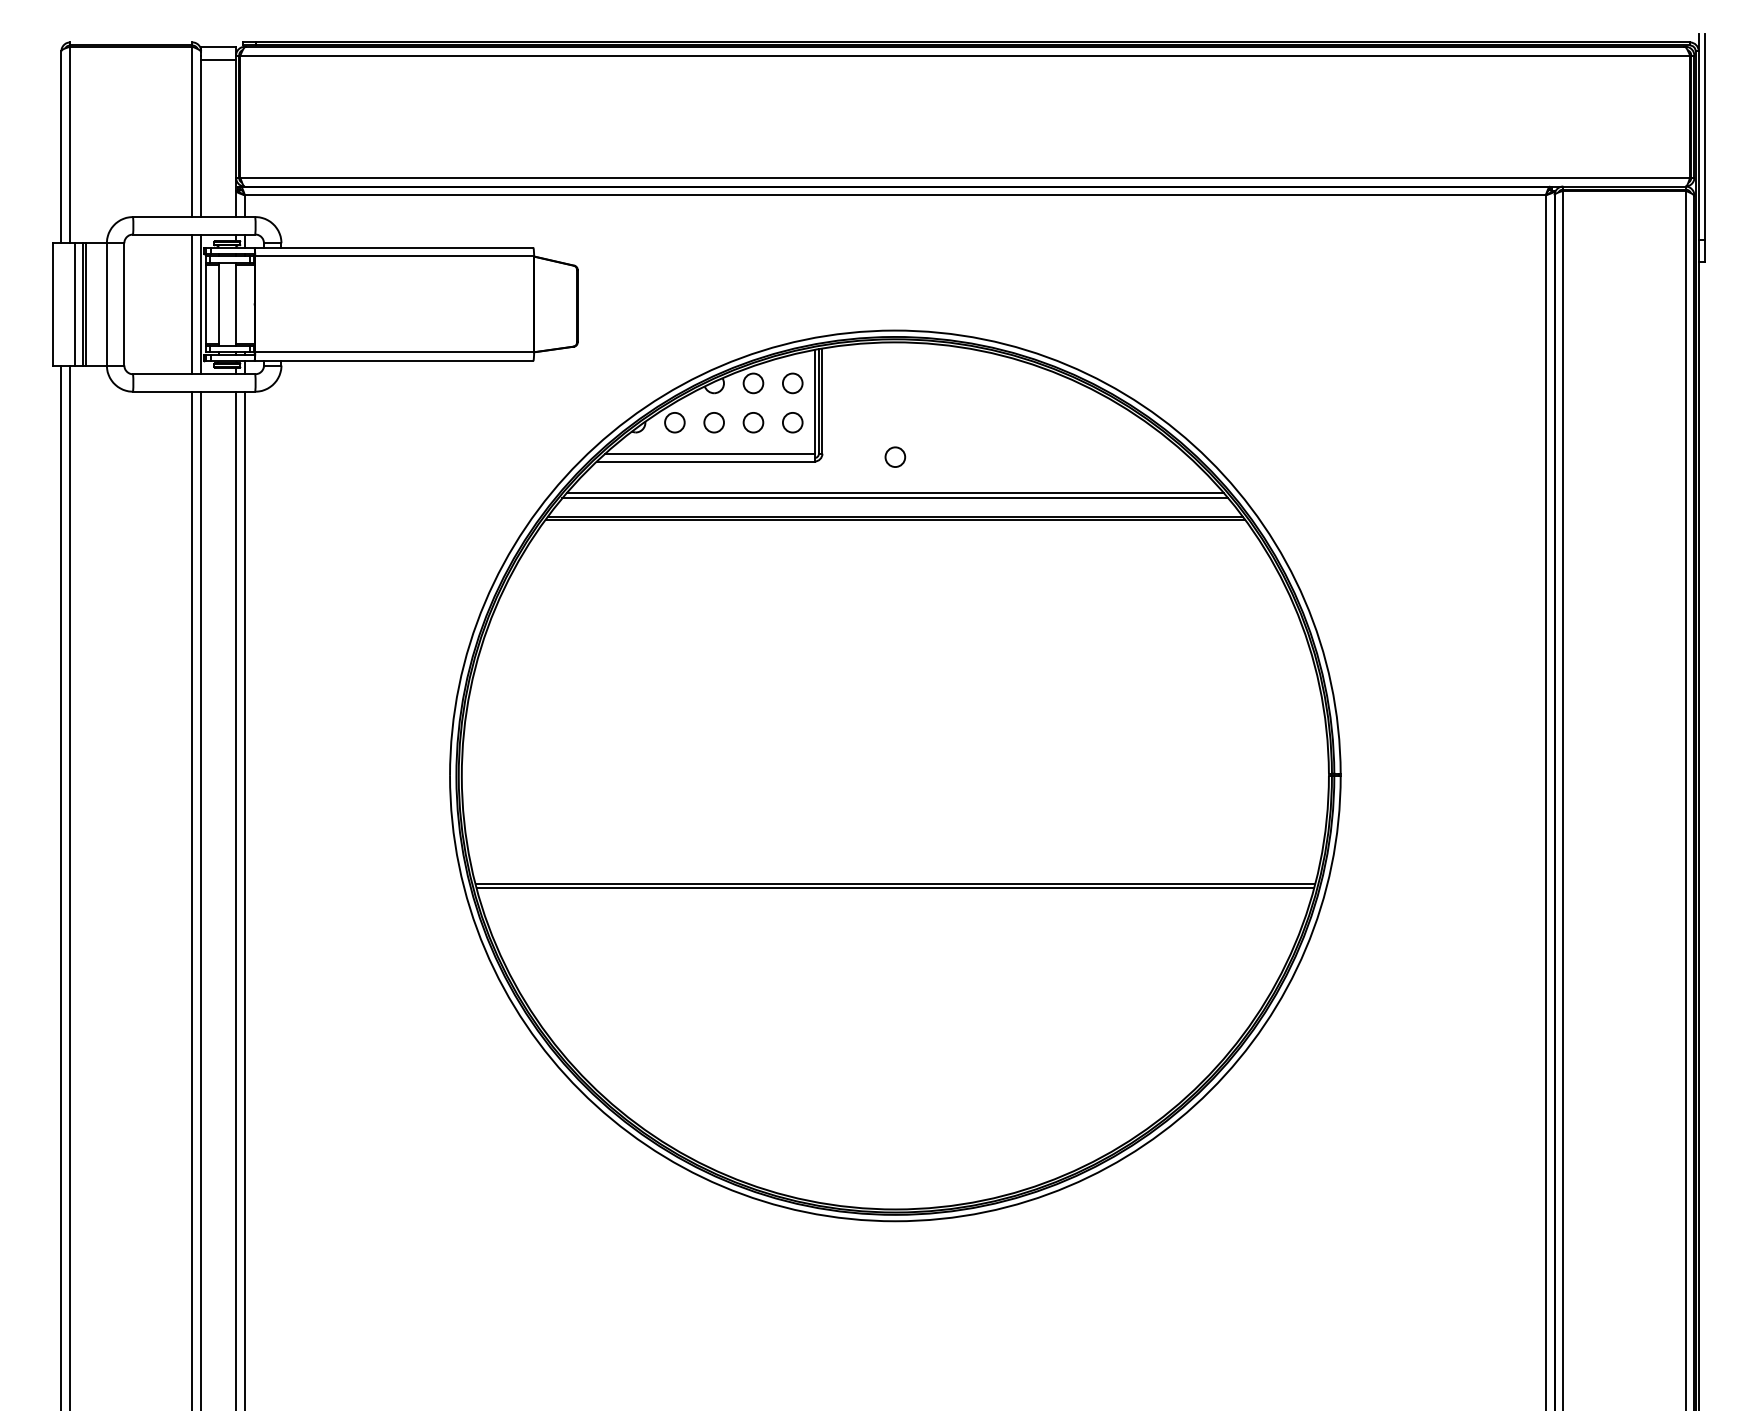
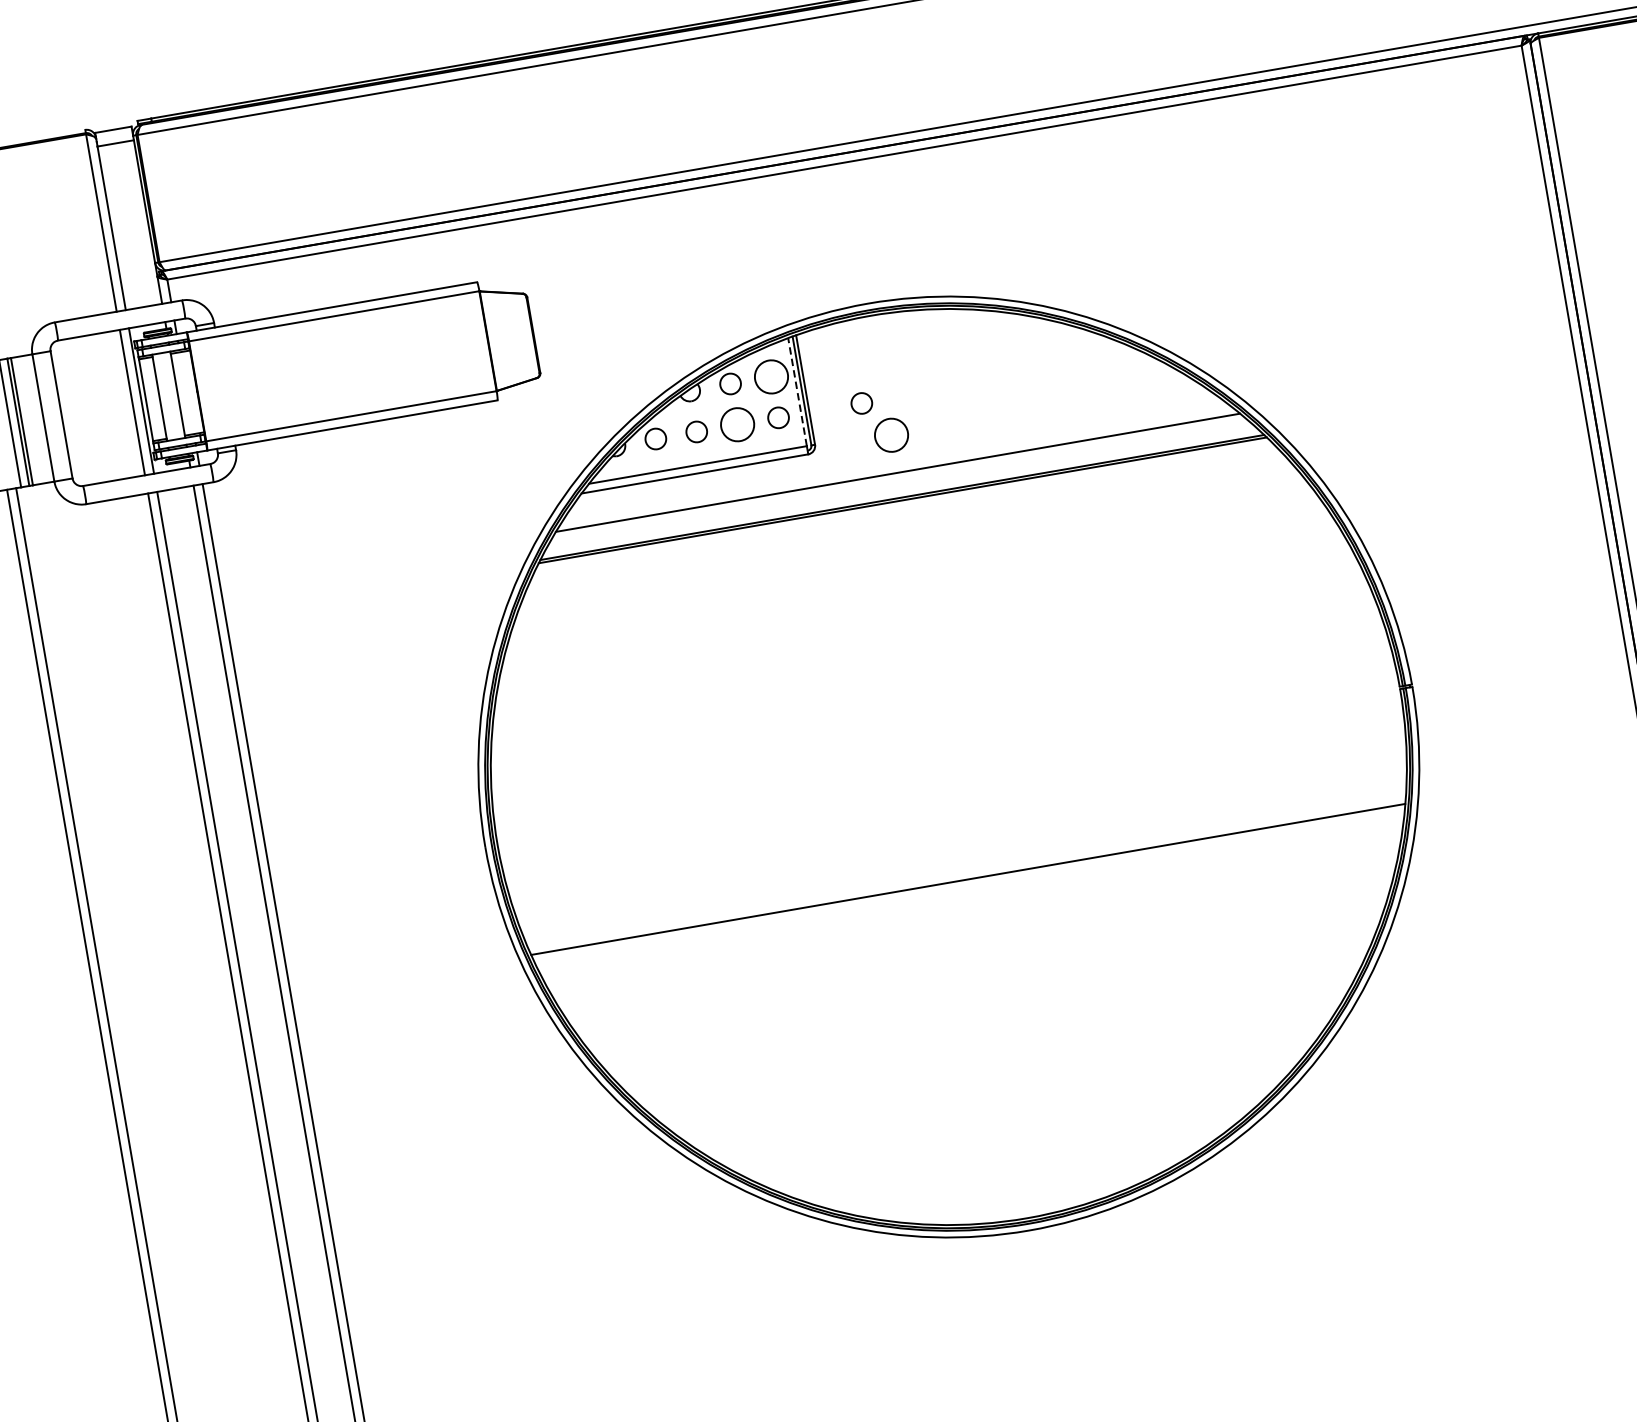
circle: (792, 383) -> (771, 377), size x1.6
line: (814, 401) -> (797, 391), solid -> dashed
circle: (753, 422) -> (737, 424), size x1.6
circle: (872, 422) -> (861, 403), added
circle: (895, 457) -> (891, 435), size x1.6
line: (895, 498) -> (899, 478), removed
line: (895, 887) -> (969, 883), removed

